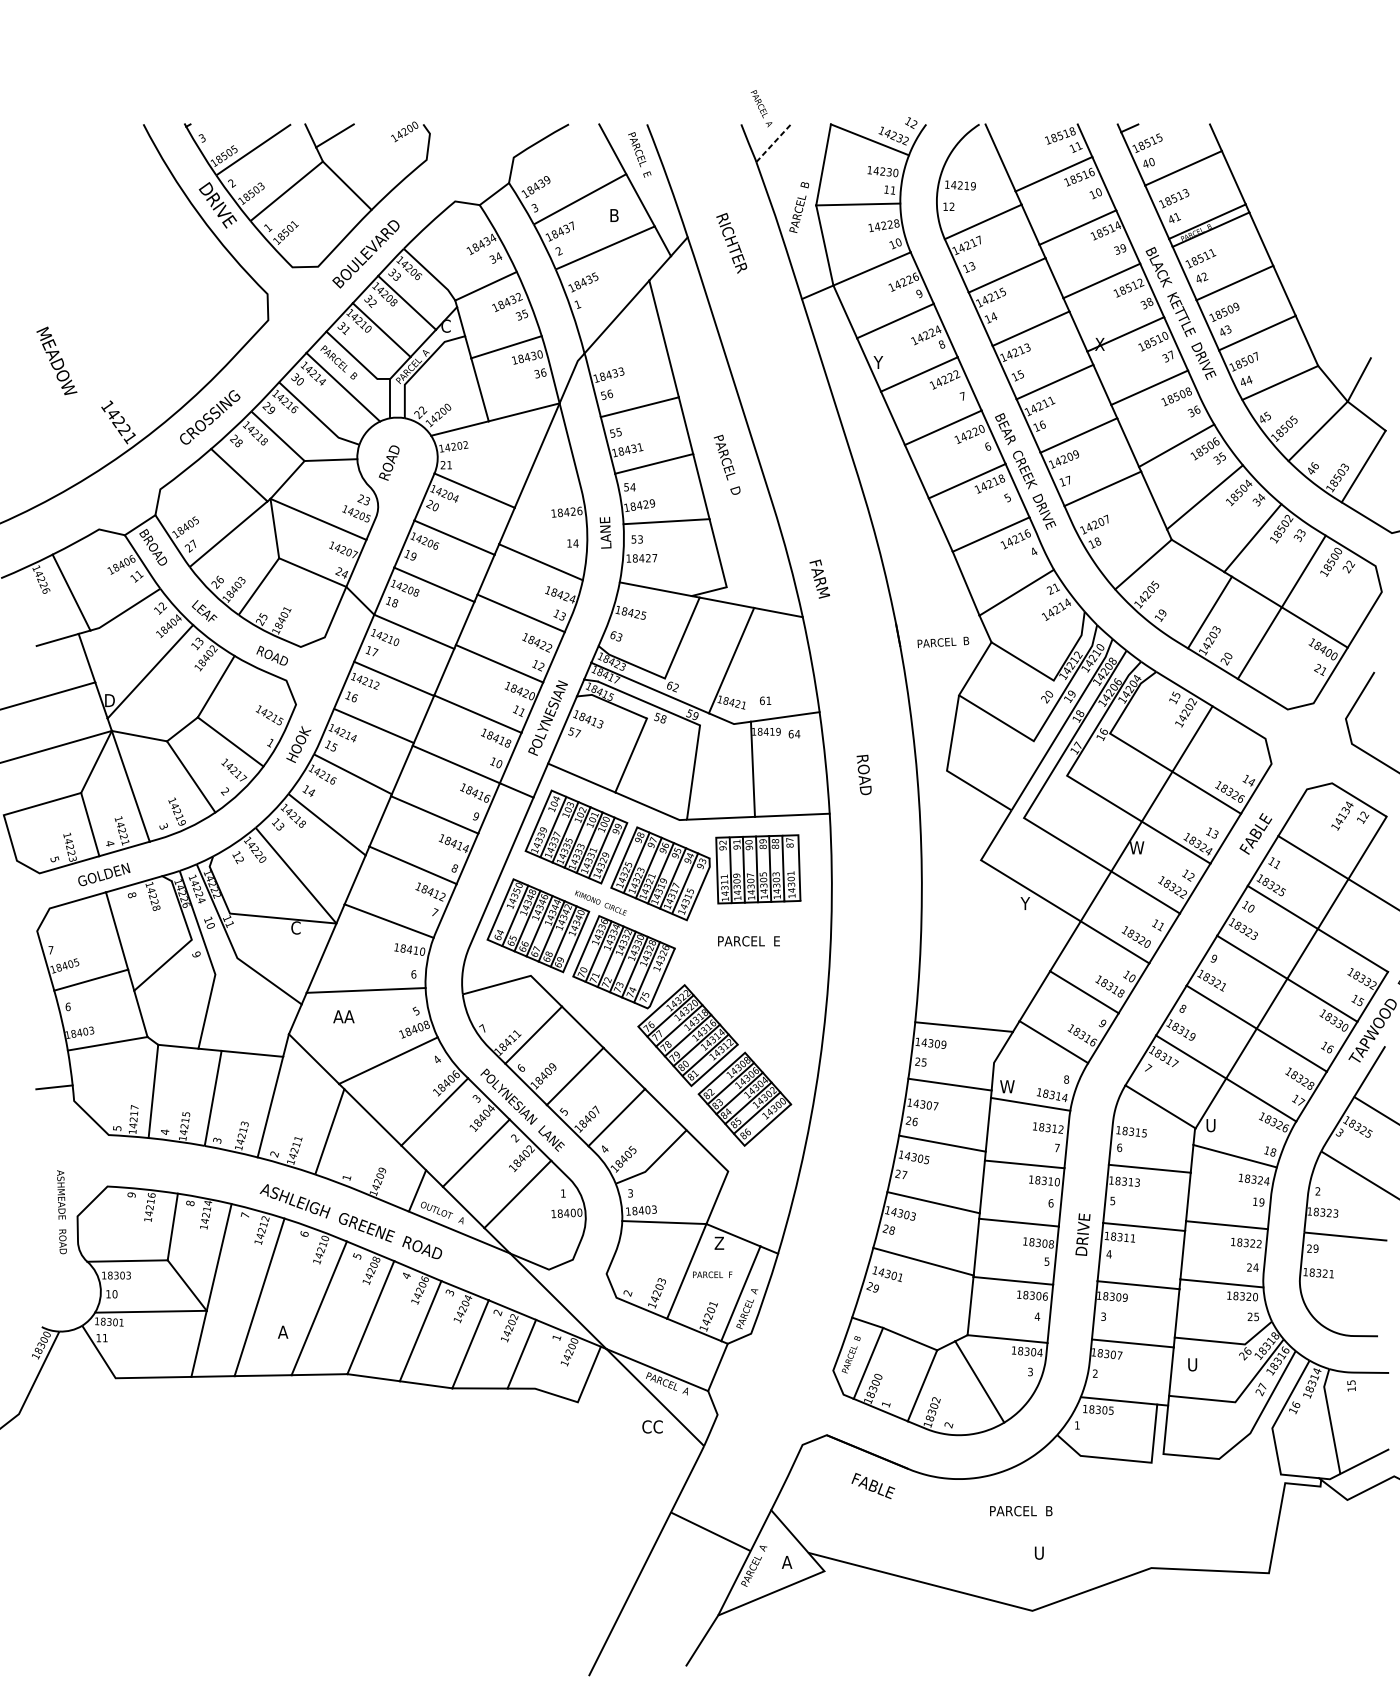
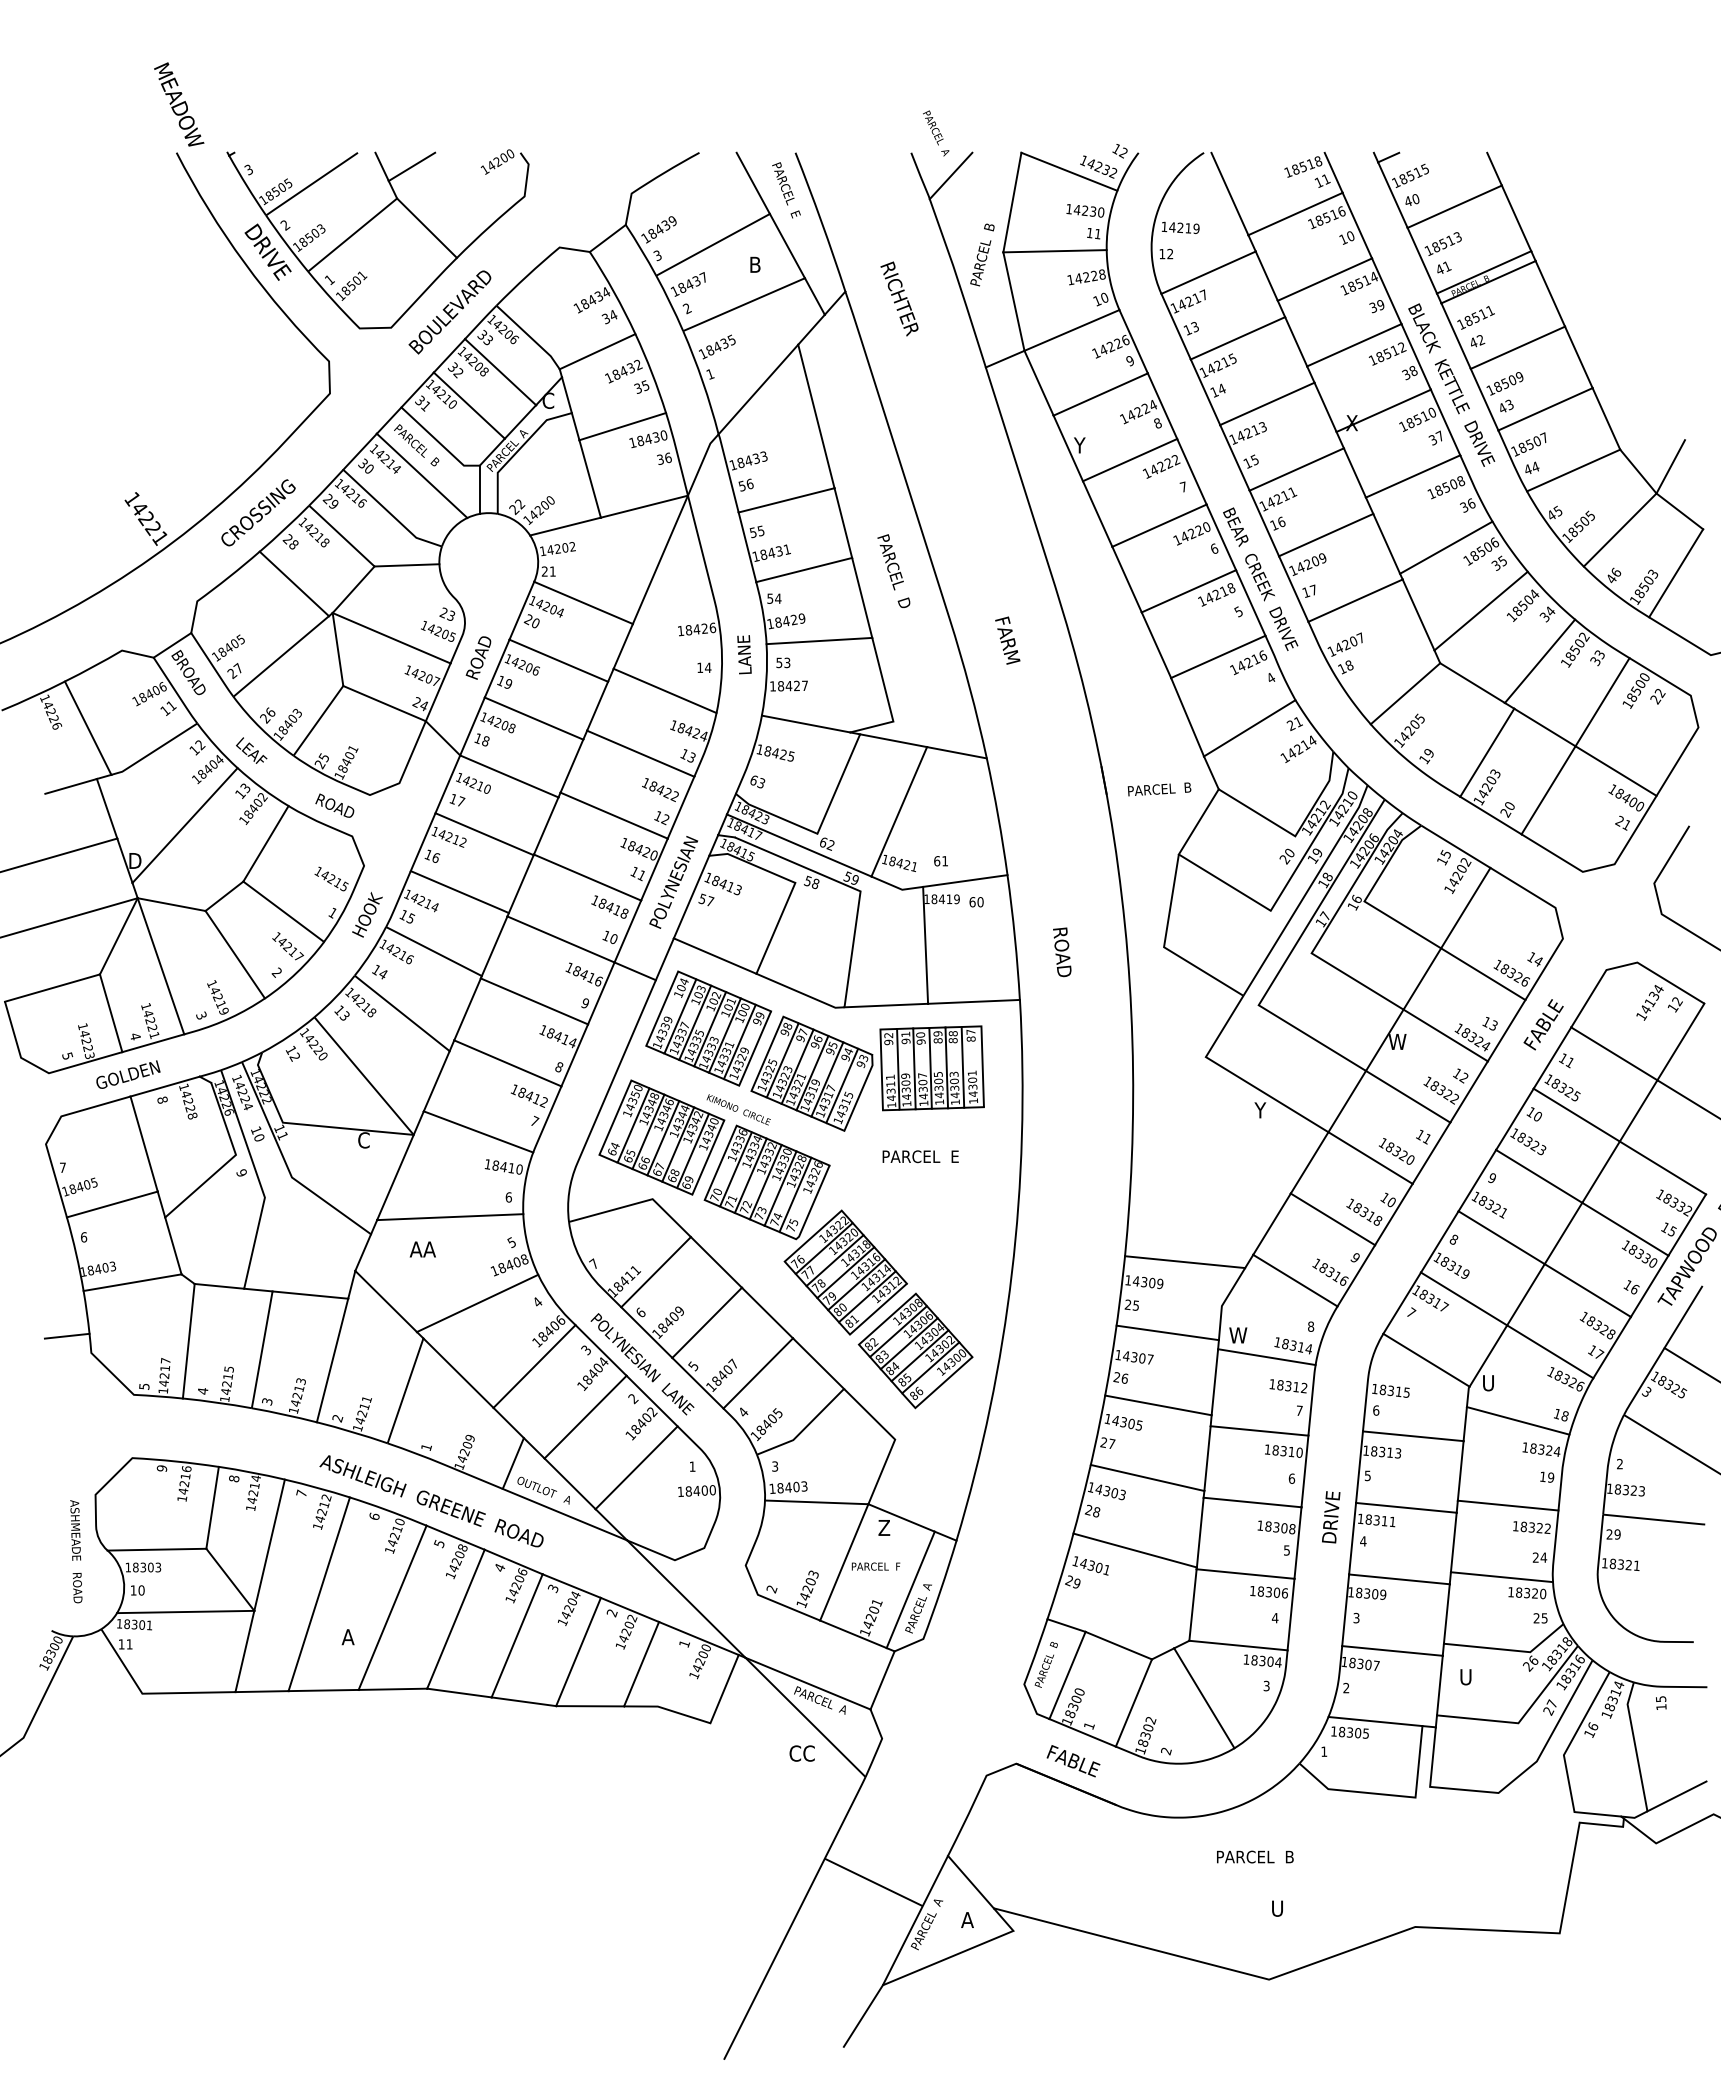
line: (774, 142) -> (951, 175), dashed -> solid
text: (57, 360) -> (179, 104), moved
text: (389, 462) -> (478, 657), moved
text: (819, 579) -> (1007, 640), moved
text: (797, 734) -> (980, 902), 64 -> 60
text: (62, 1212) -> (76, 1551), moved
text: (873, 1486) -> (1073, 1761), moved

